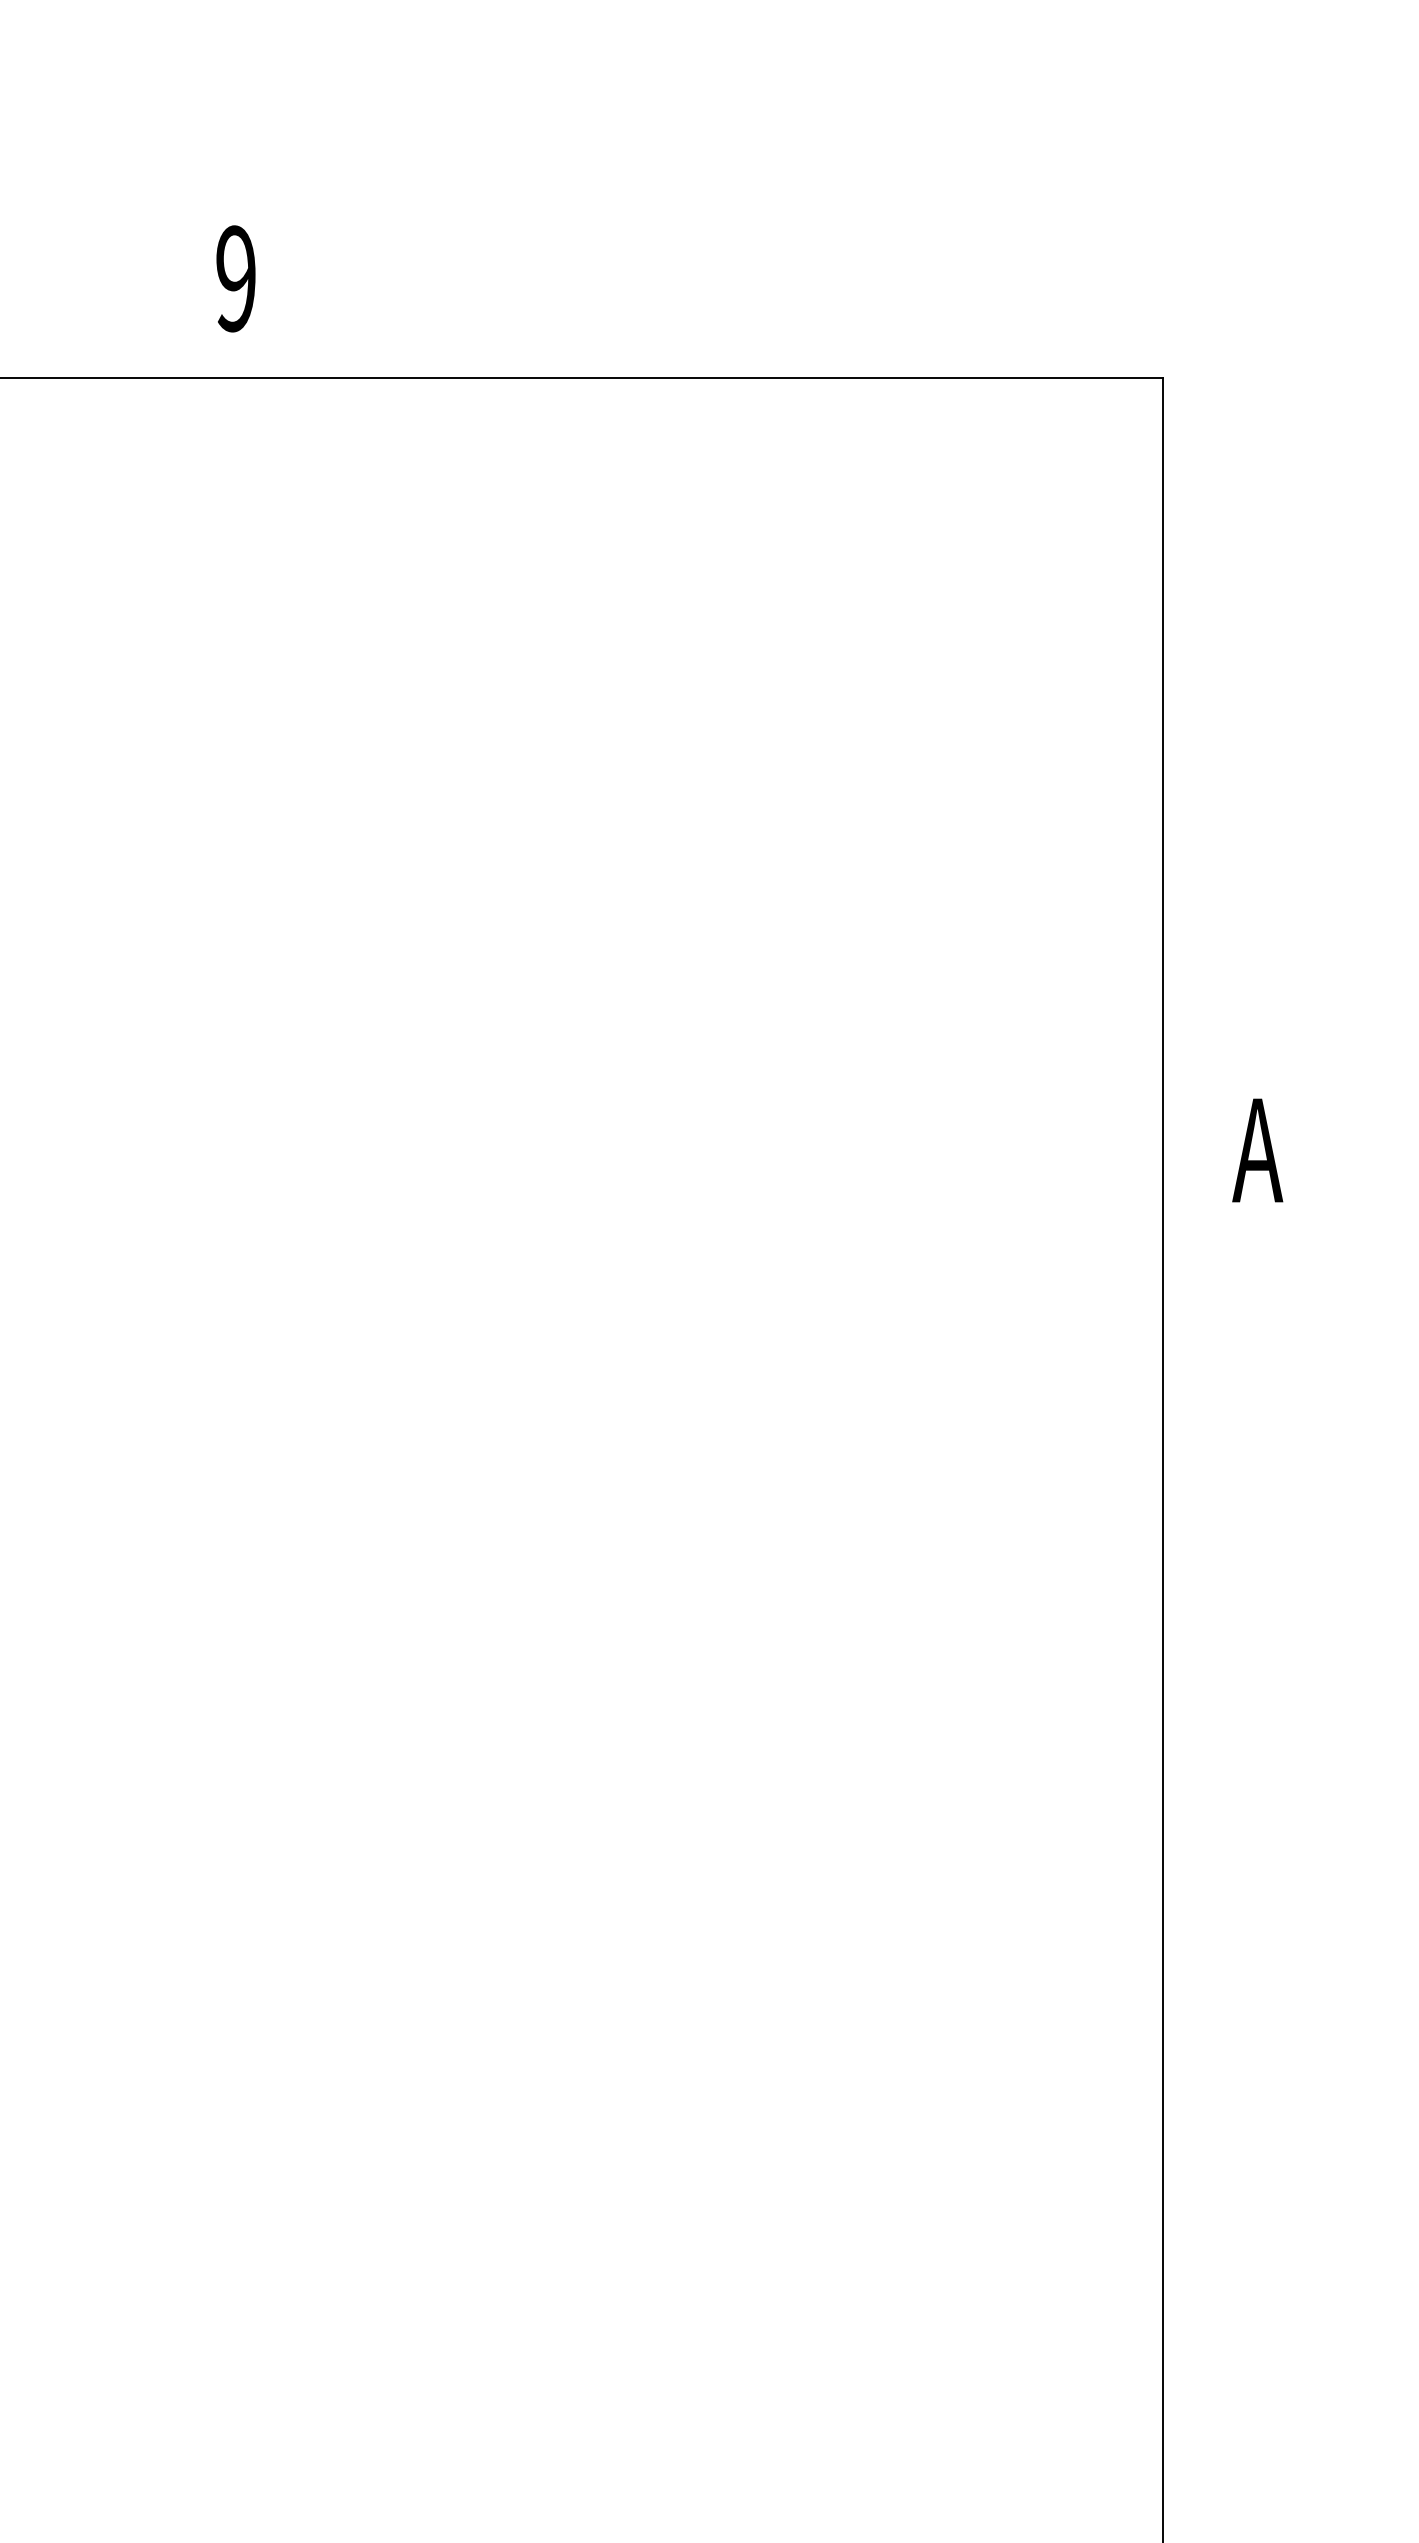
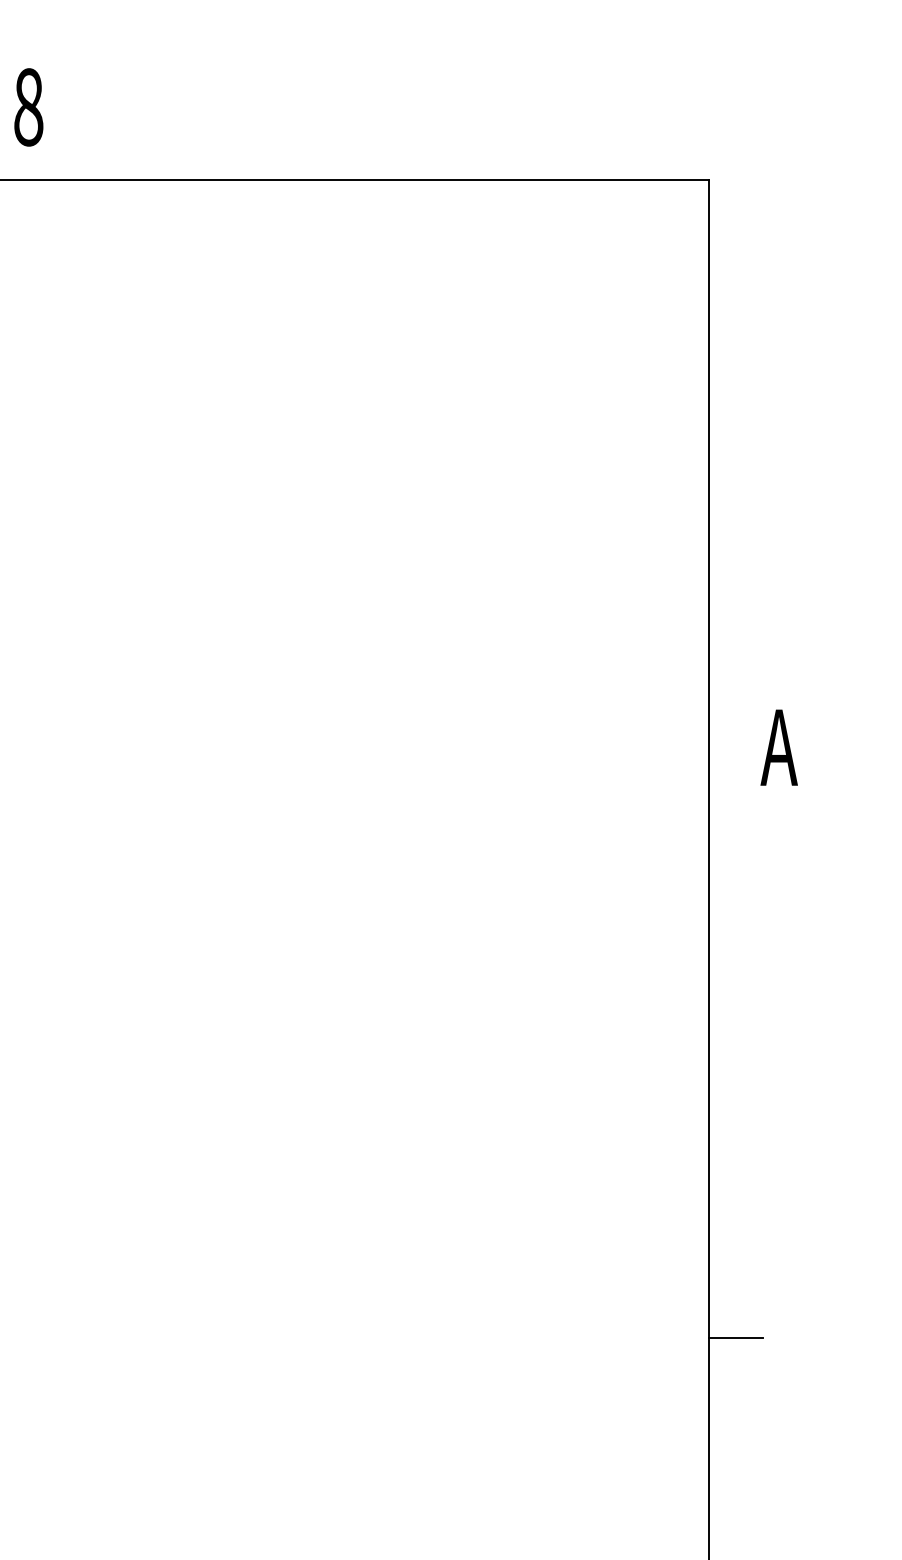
text: (236, 278) -> (28, 107), 9 -> 8
line: (1199, 1953) -> (736, 1337), added

